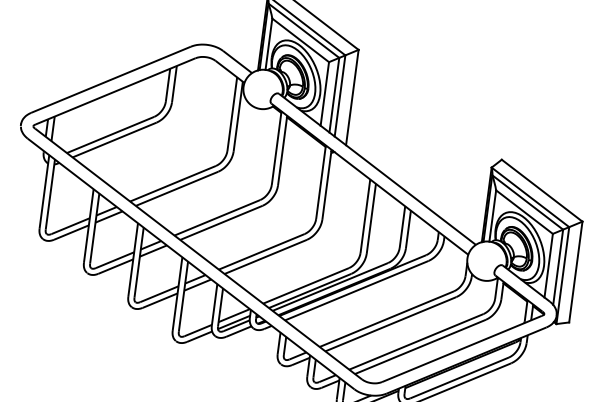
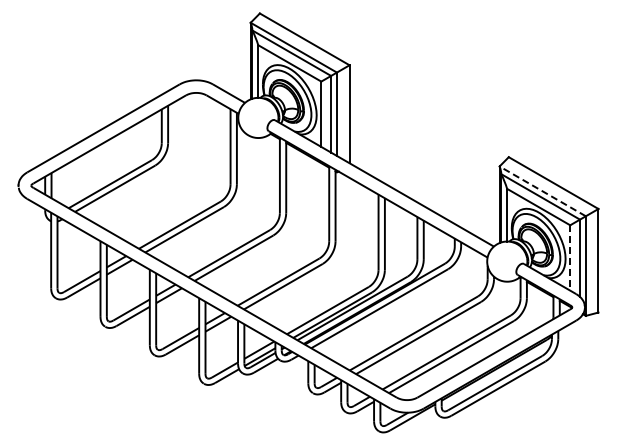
line: (530, 197) -> (542, 191), solid -> dashed
line: (549, 265) -> (570, 257), solid -> dashed

